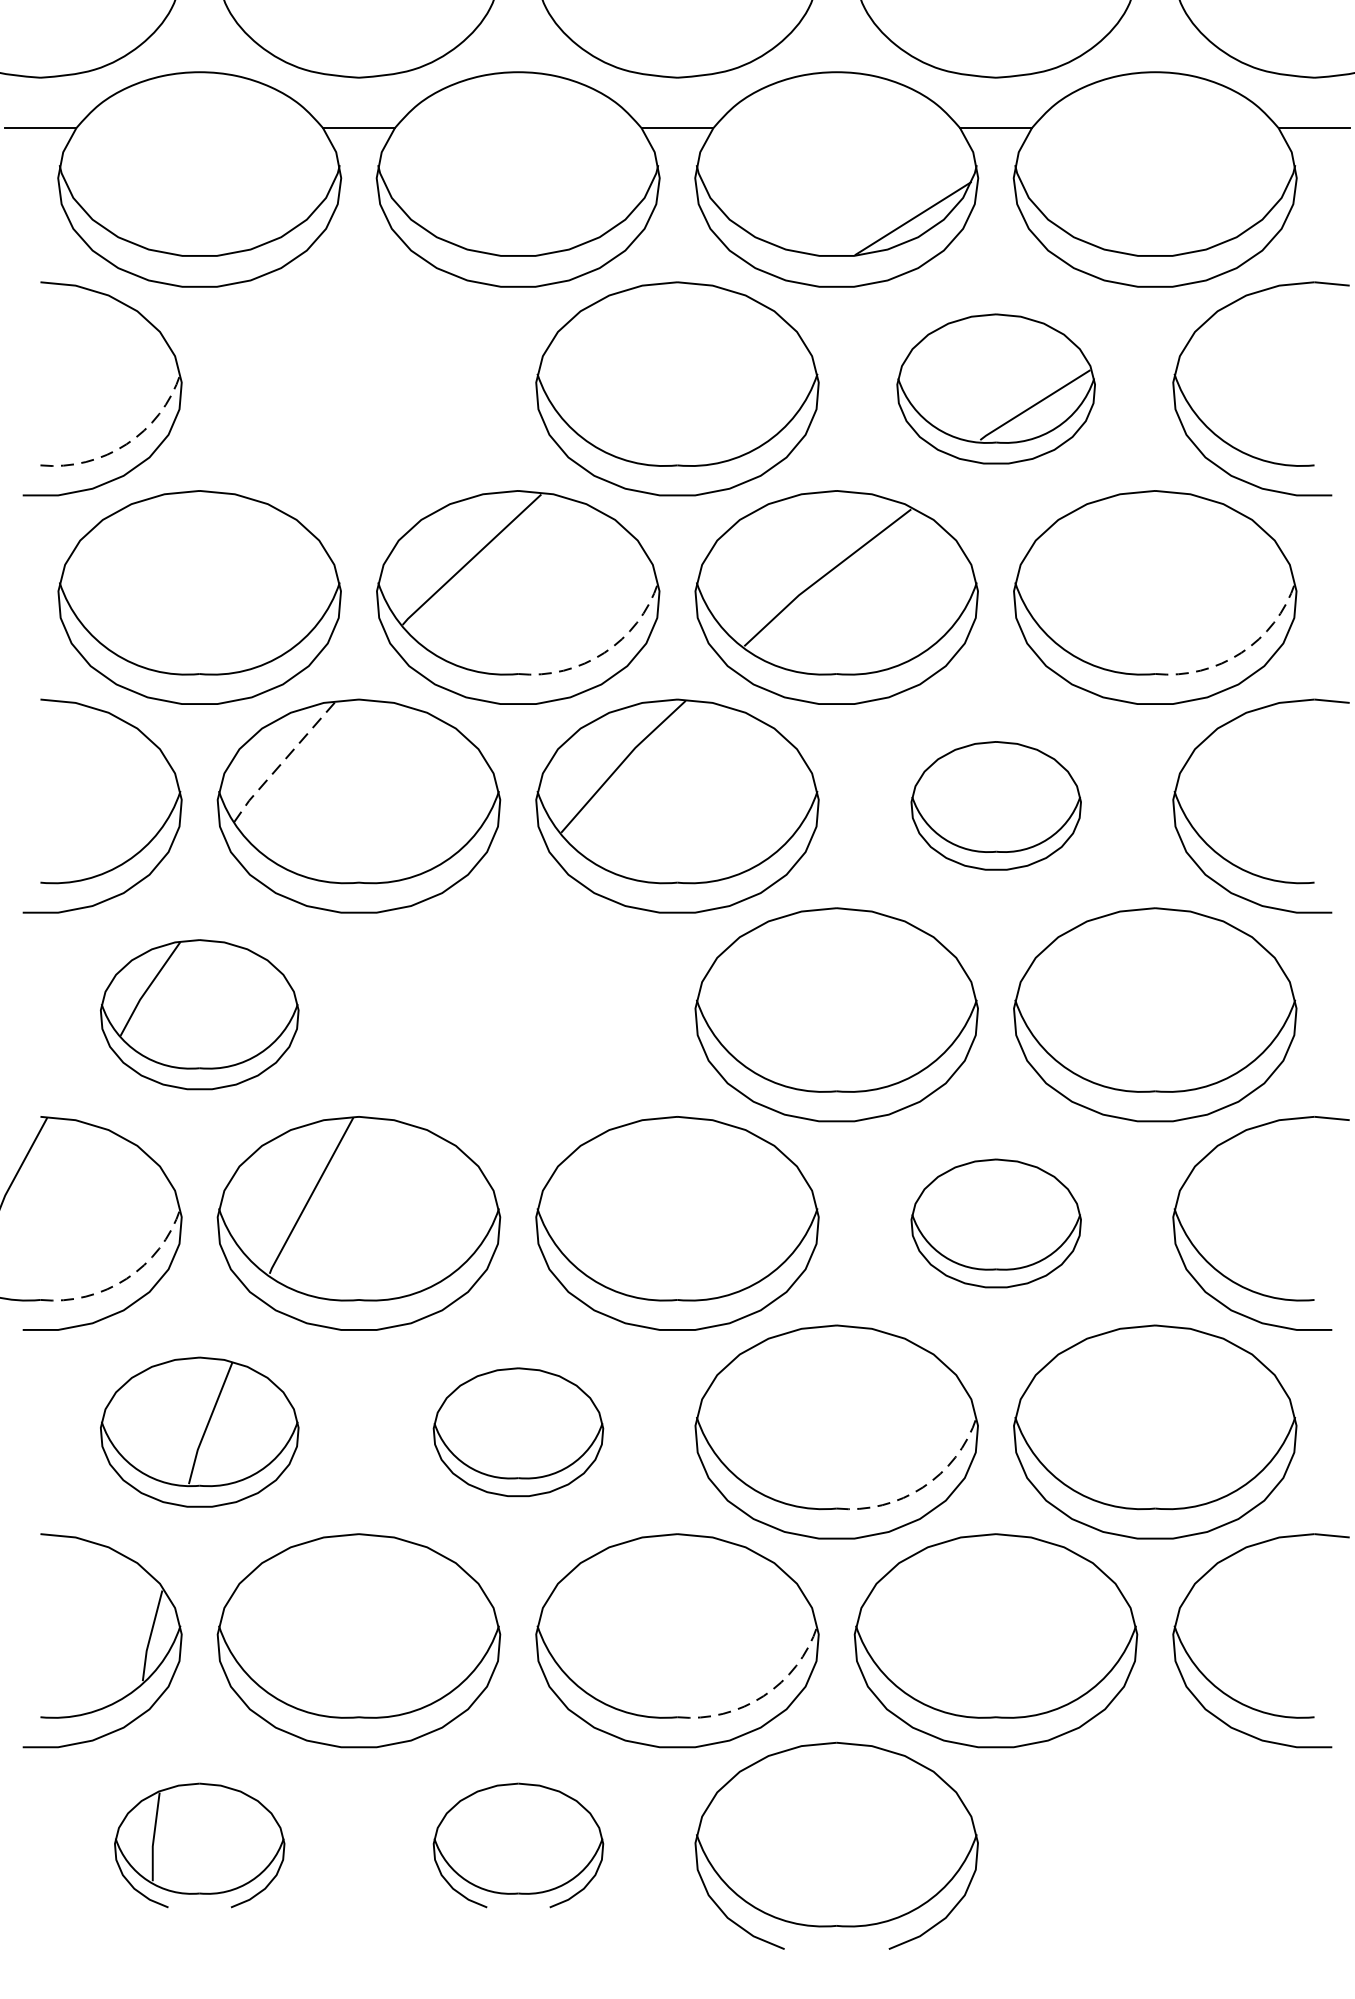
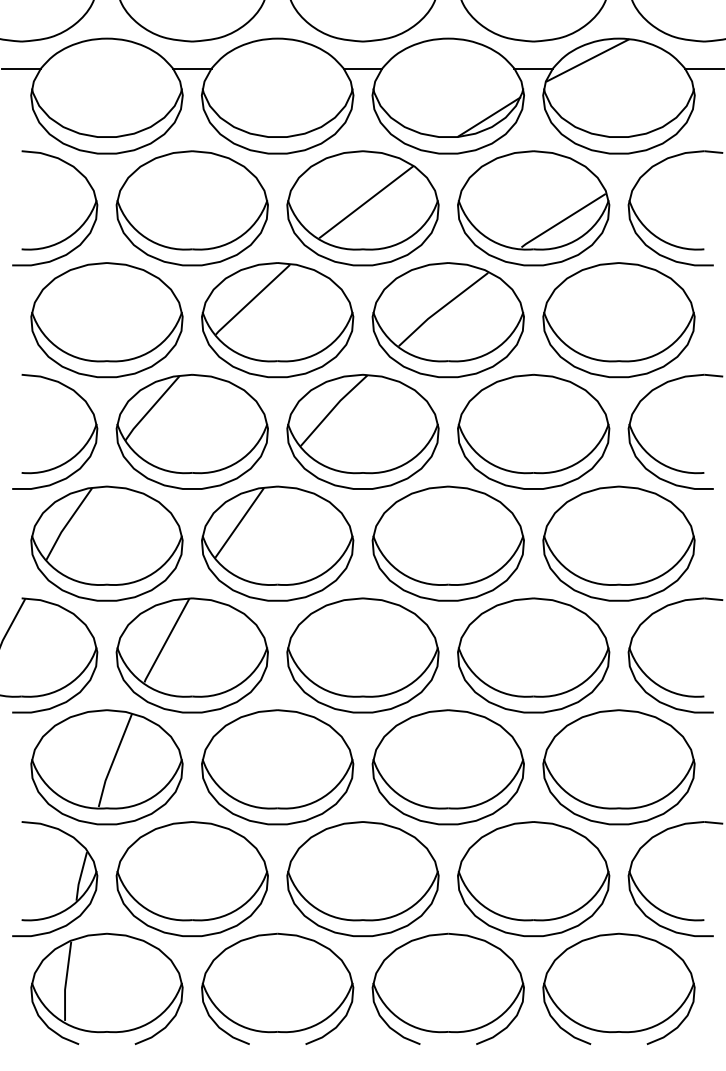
line: (1096, 113) -> (587, 60), added
line: (684, 376) -> (366, 201), added
part: (357, 389) -> (191, 208), added
part: (995, 389) -> (533, 208), size x1.43
arc: (126, 443) -> (67, 237), dashed -> solid
arc: (603, 652) -> (323, 349), dashed -> solid
arc: (1242, 652) -> (665, 349), dashed -> solid
line: (282, 762) -> (151, 408), dashed -> solid
part: (995, 805) -> (533, 431), size x1.67
part: (198, 1014) -> (106, 543), size x1.43
part: (517, 1014) -> (277, 543), added
part: (995, 1223) -> (533, 655), size x1.67
arc: (126, 1279) -> (67, 685), dashed -> solid
part: (198, 1432) -> (106, 767), size x1.43
part: (517, 1432) -> (277, 767), size x1.67
arc: (922, 1486) -> (494, 796), dashed -> solid
arc: (764, 1695) -> (409, 908), dashed -> solid
part: (198, 1844) -> (106, 988), size x1.67
part: (517, 1844) -> (277, 988), size x1.67
part: (1154, 1844) -> (618, 988), added

